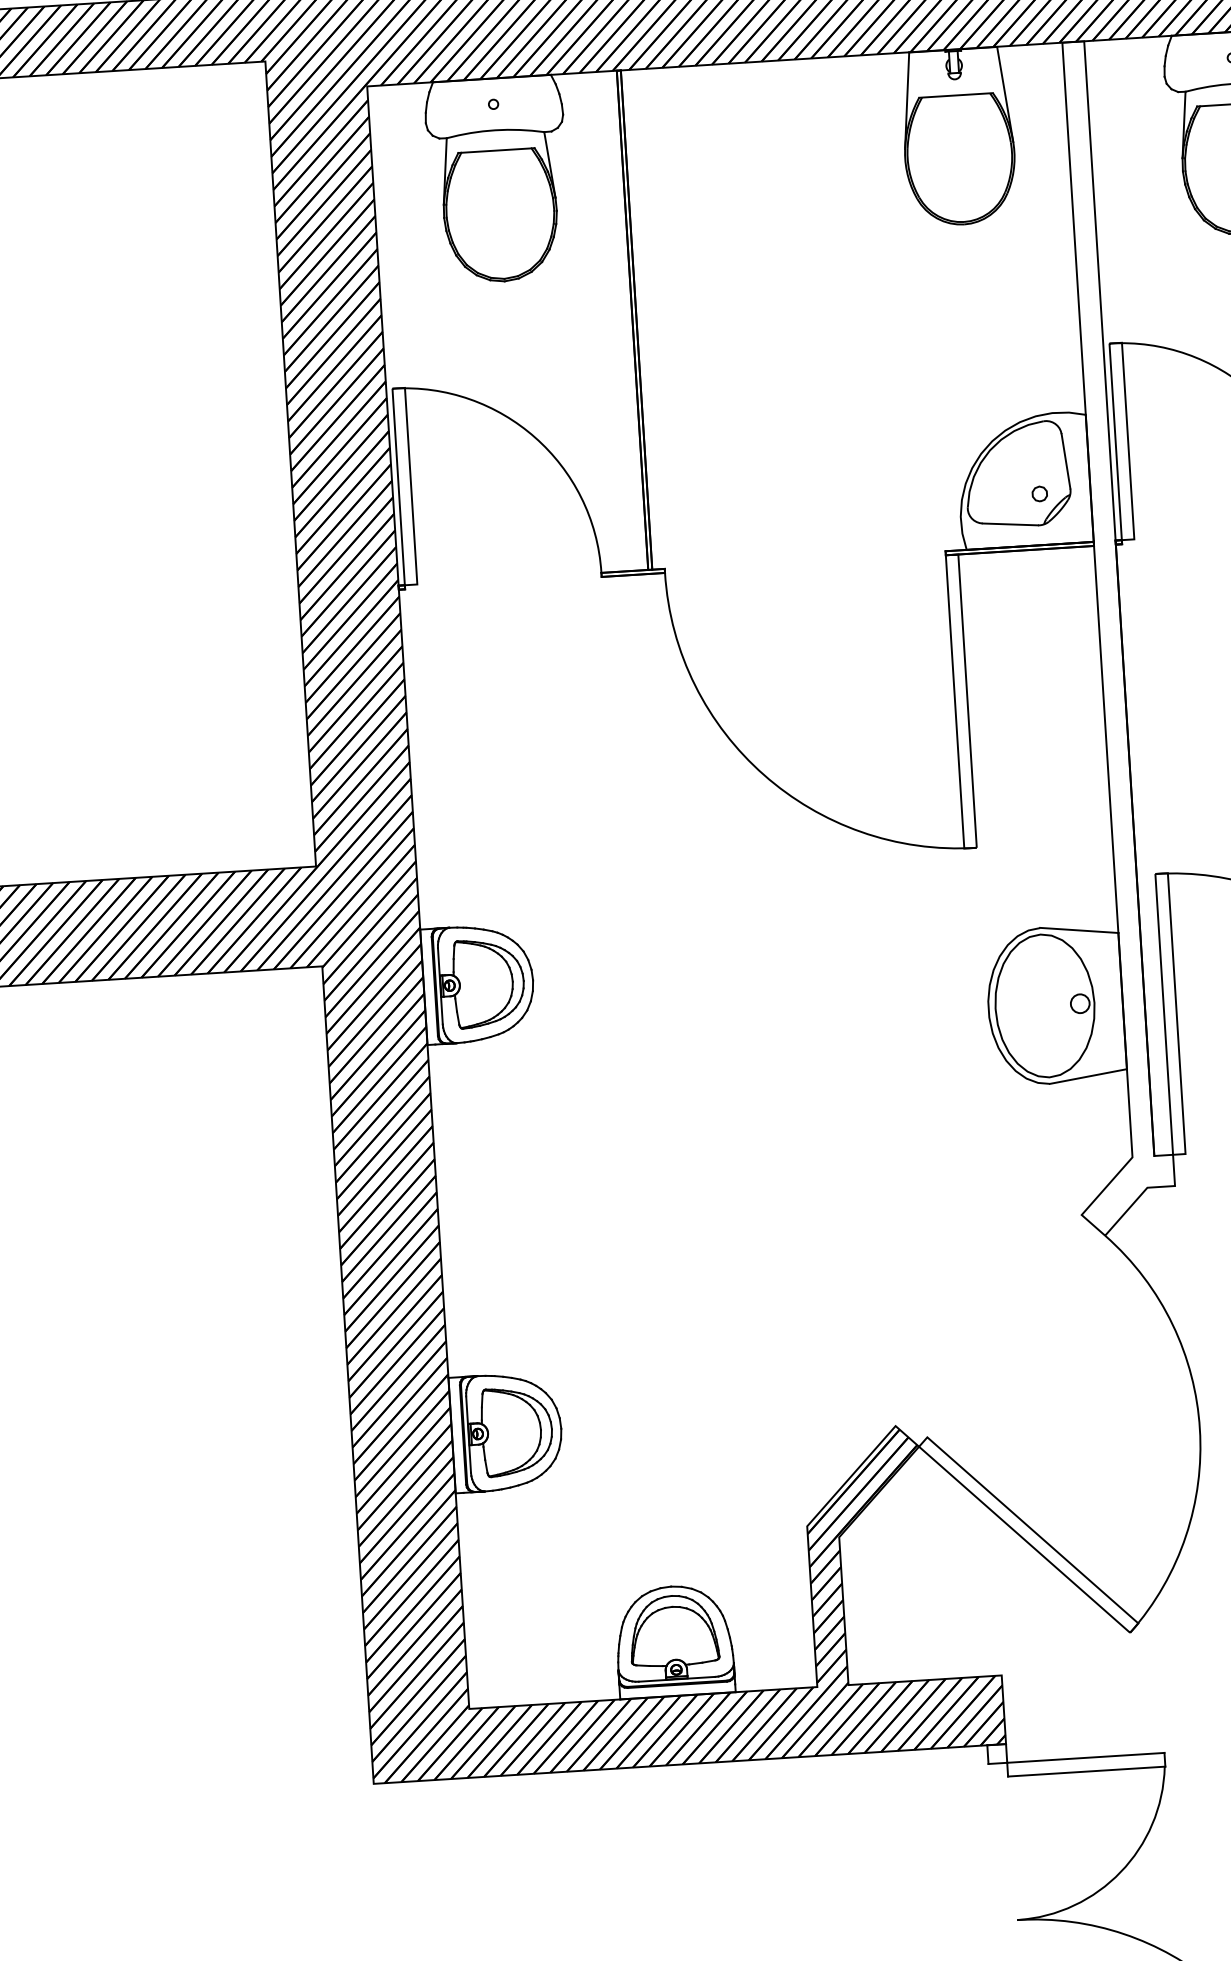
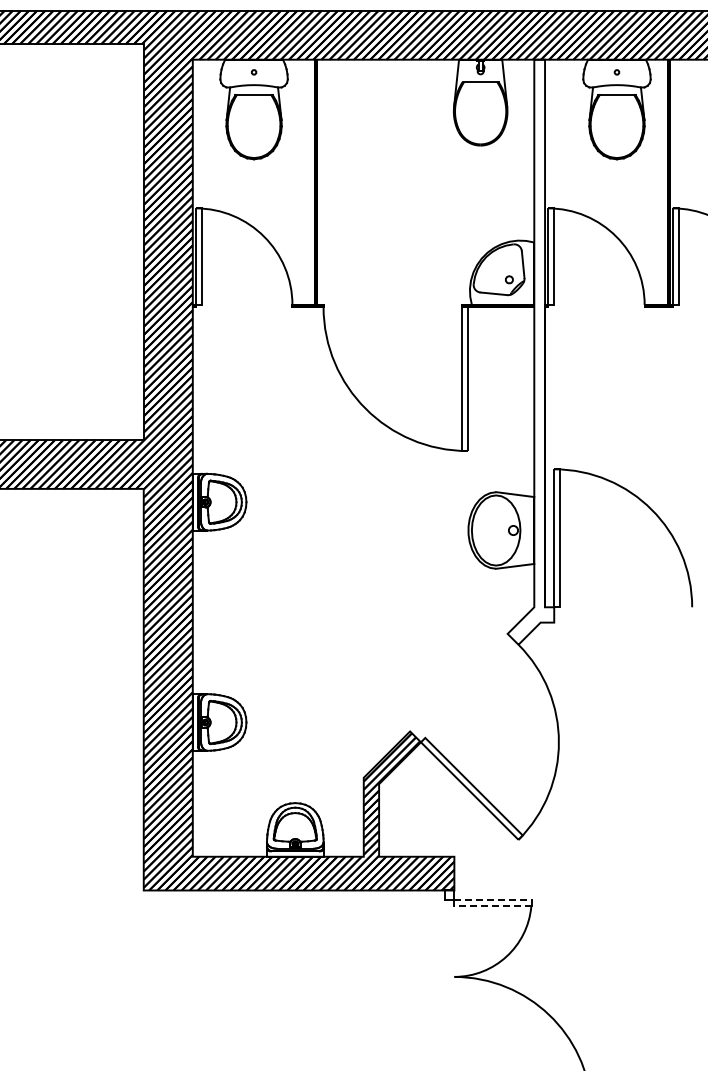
line: (1084, 1757) -> (492, 899), solid -> dashed
line: (1085, 1771) -> (492, 906), solid -> dashed

